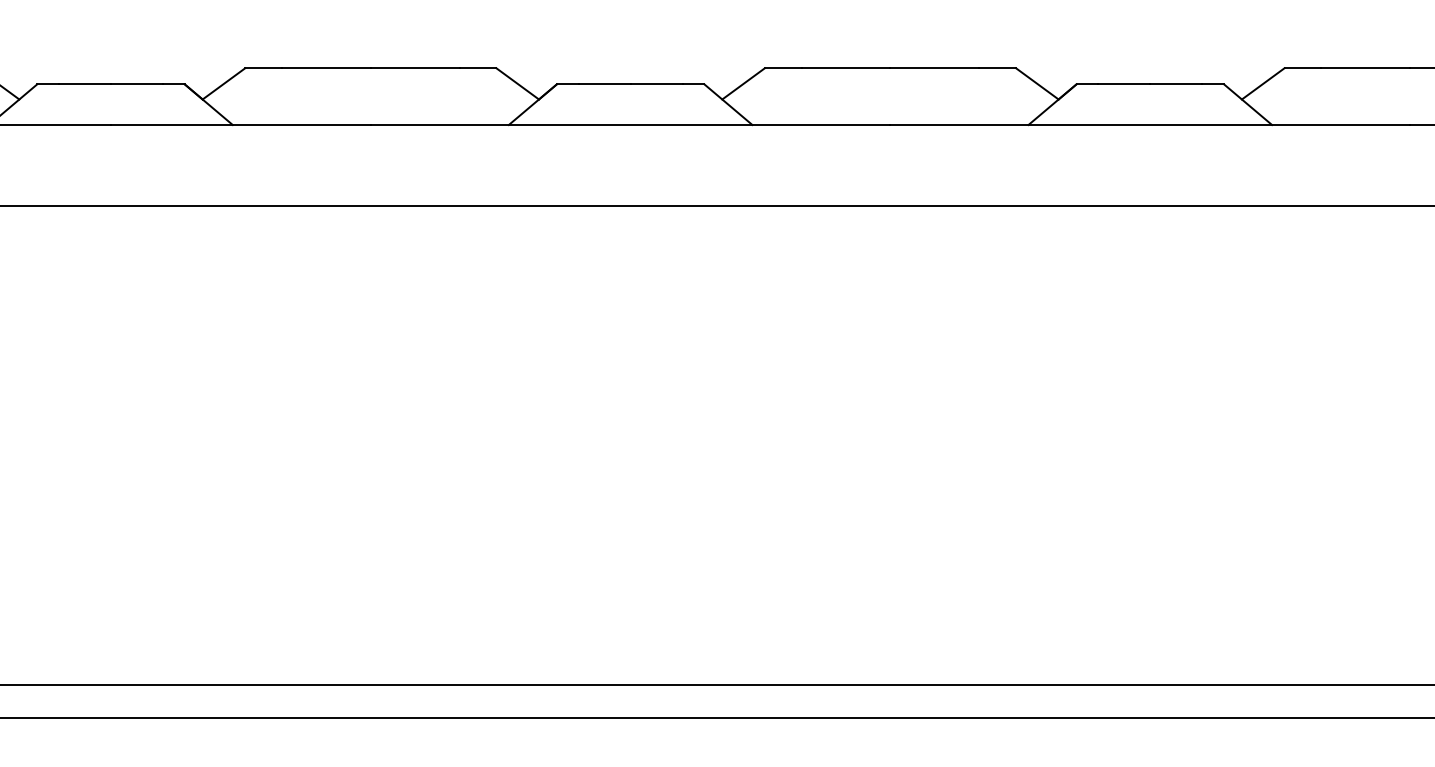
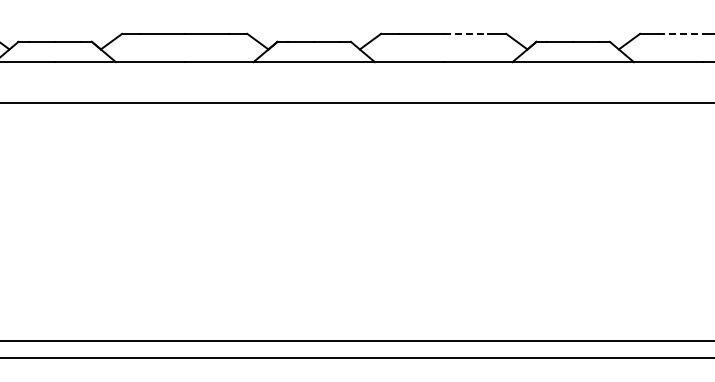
line: (936, 67) -> (466, 33), solid -> dashed
line: (1367, 67) -> (681, 33), solid -> dashed

